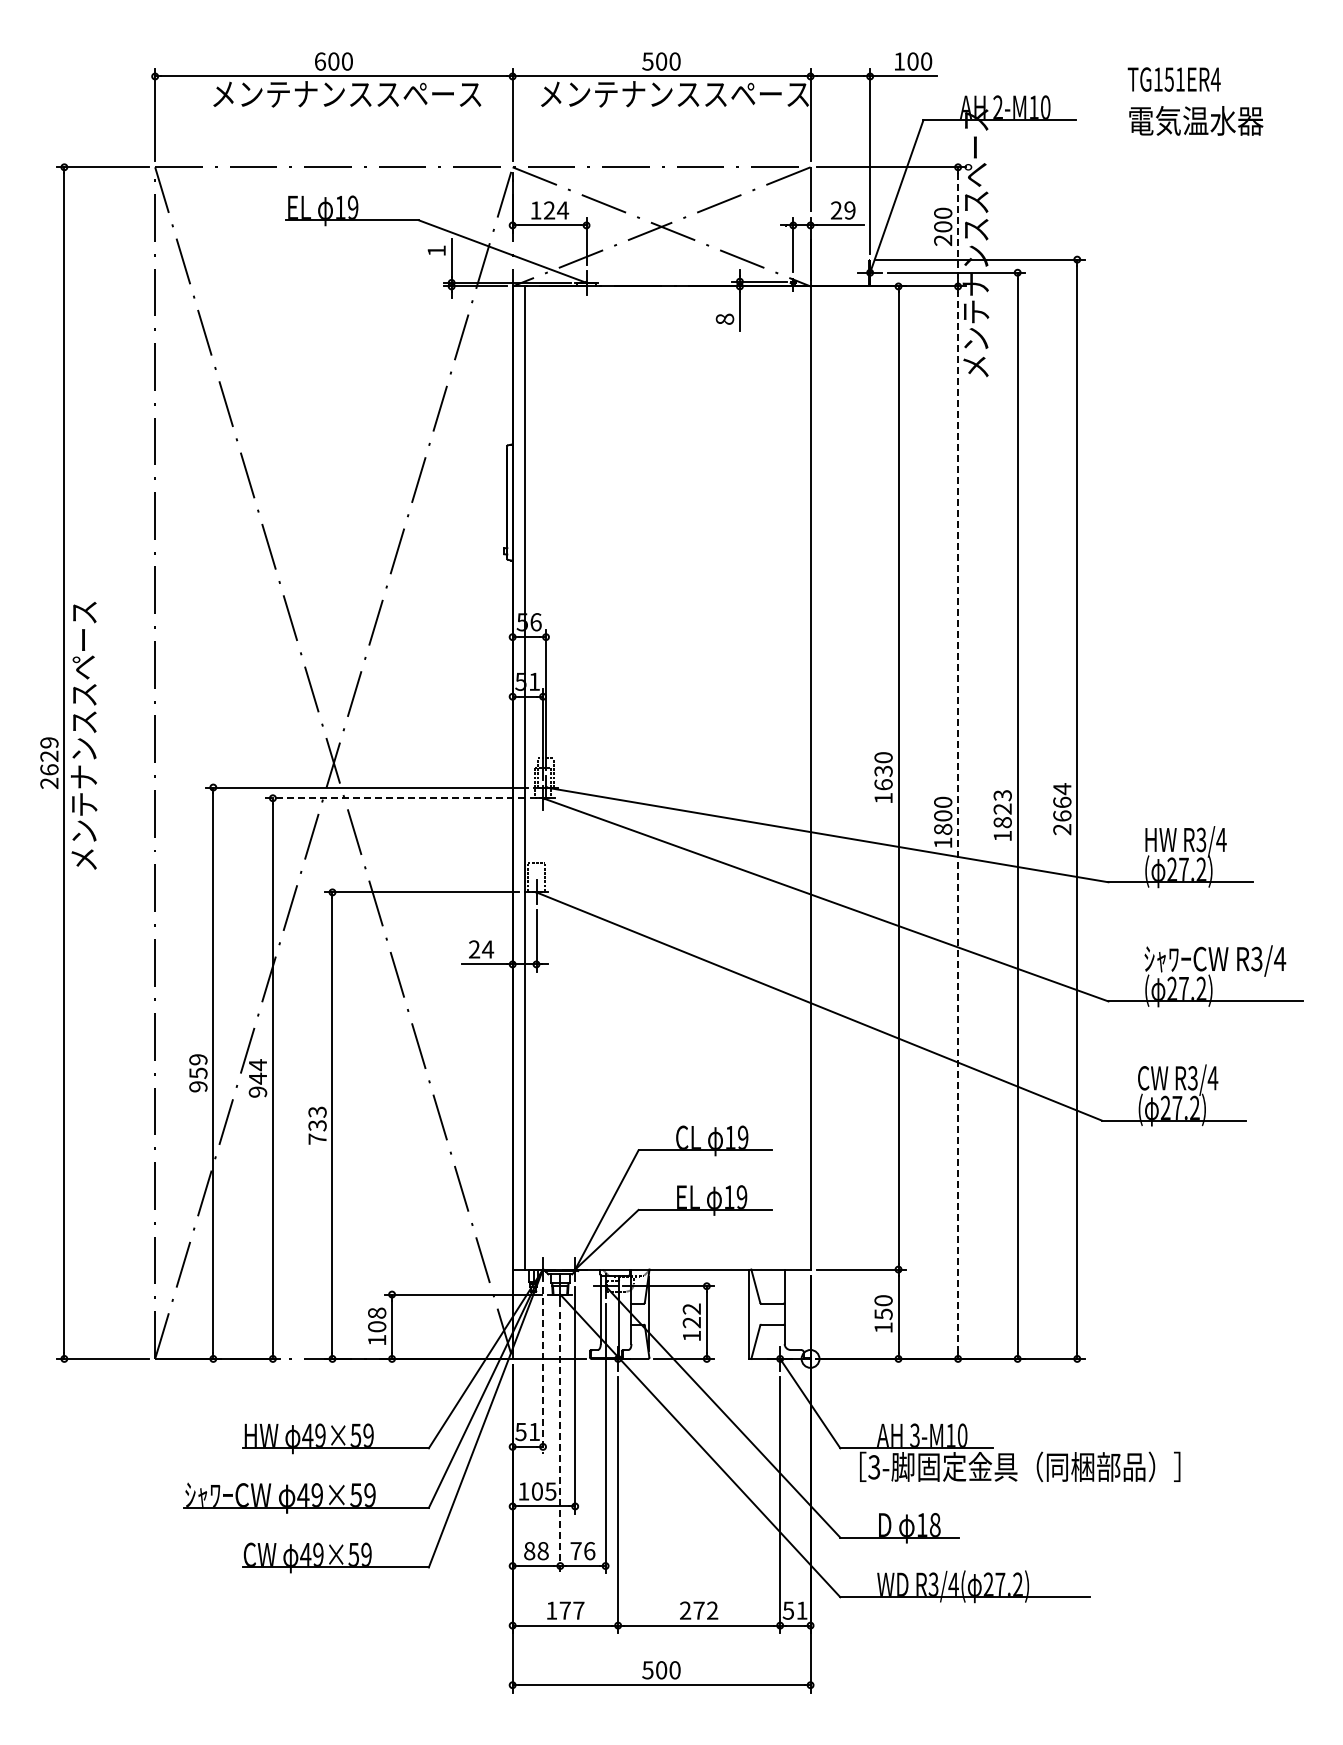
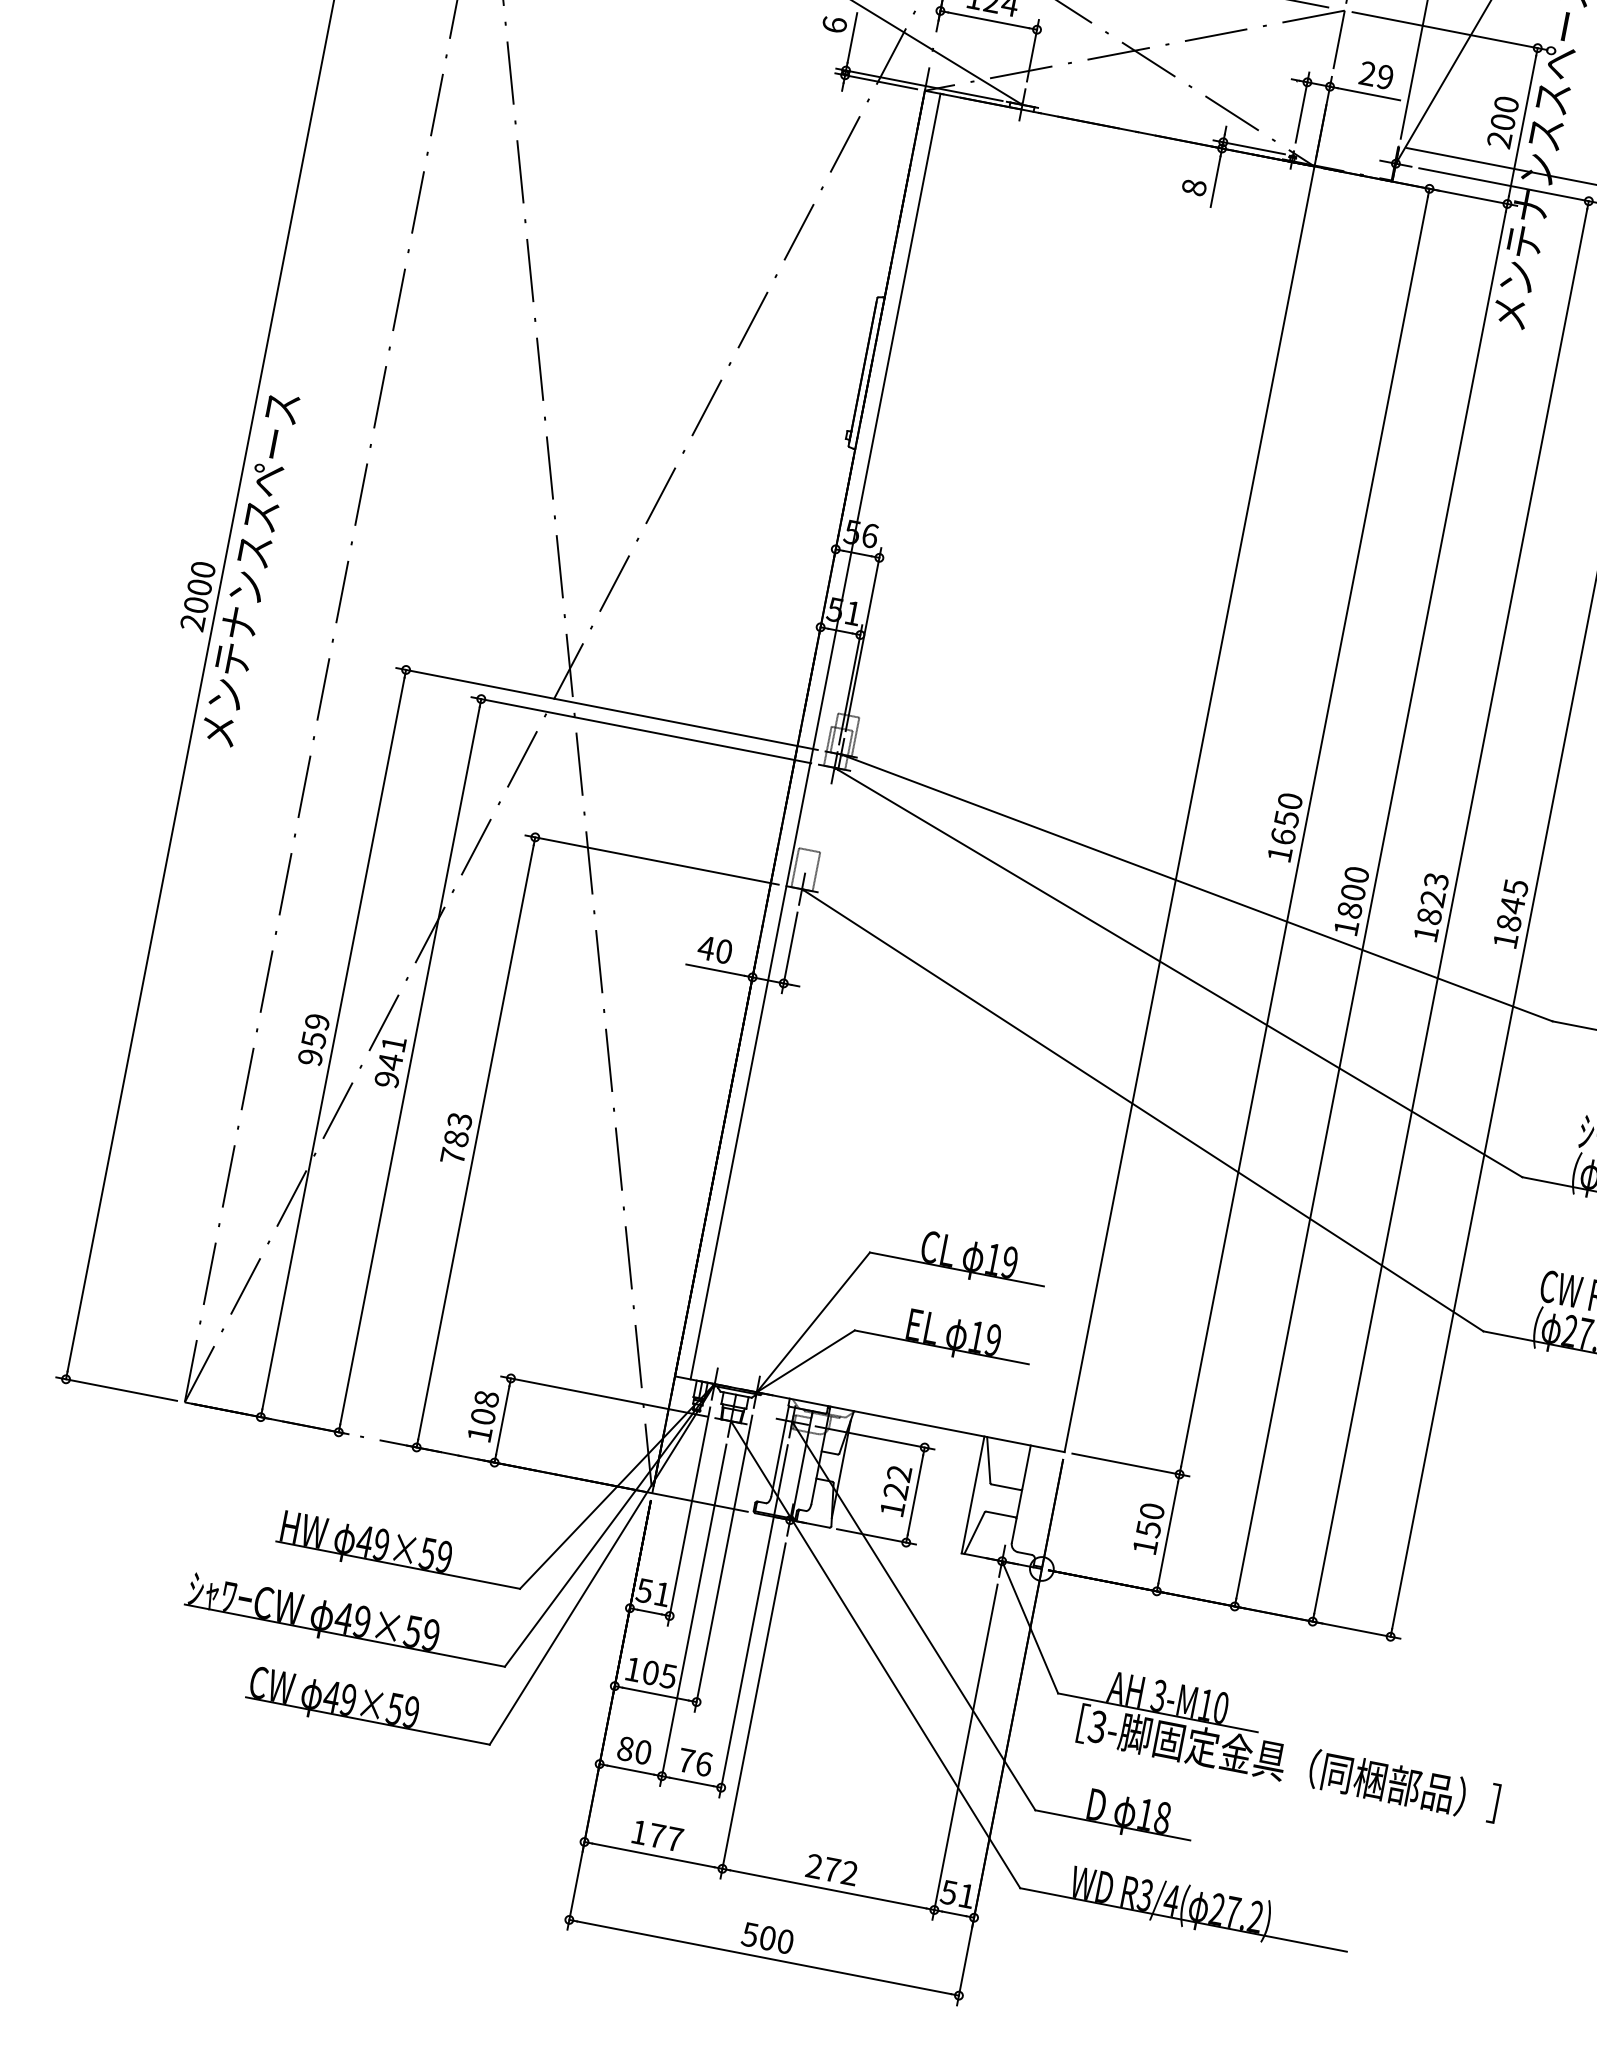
line: (958, 226) -> (1523, 125), dashed -> solid
text: (436, 250) -> (834, 24), 1 -> 6
text: (49, 756) -> (199, 587), 2629 -> 2000
text: (883, 770) -> (1286, 818), 1630 -> 1650
line: (395, 798) -> (641, 730), dashed -> solid
text: (1062, 809) -> (1511, 914), 2664 -> 1845
line: (958, 822) -> (1371, 905), dashed -> solid
text: (481, 949) -> (715, 949), 24 -> 40
text: (257, 1065) -> (393, 1044), 944 -> 941
text: (317, 1125) -> (456, 1138), 733 -> 783
line: (543, 1371) -> (689, 1517), dashed -> solid
line: (560, 1442) -> (693, 1614), dashed -> solid
text: (542, 1550) -> (642, 1751), 88 -> 80

